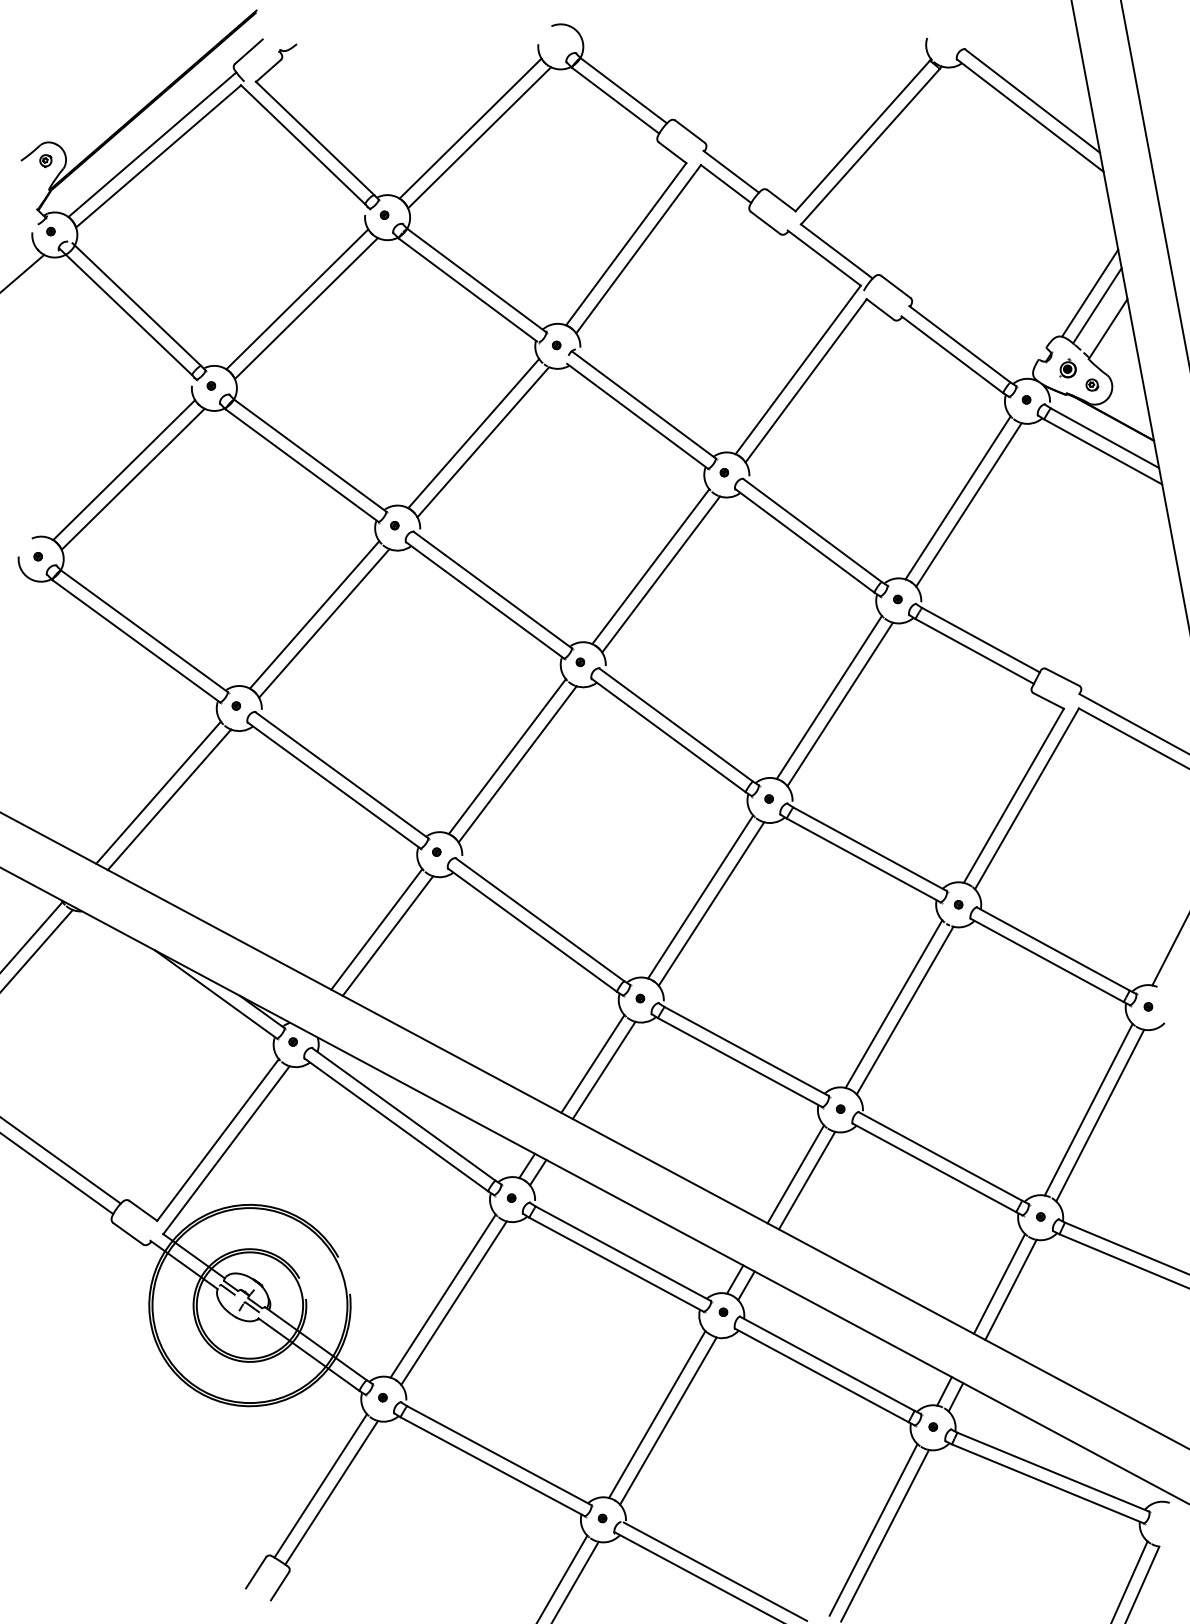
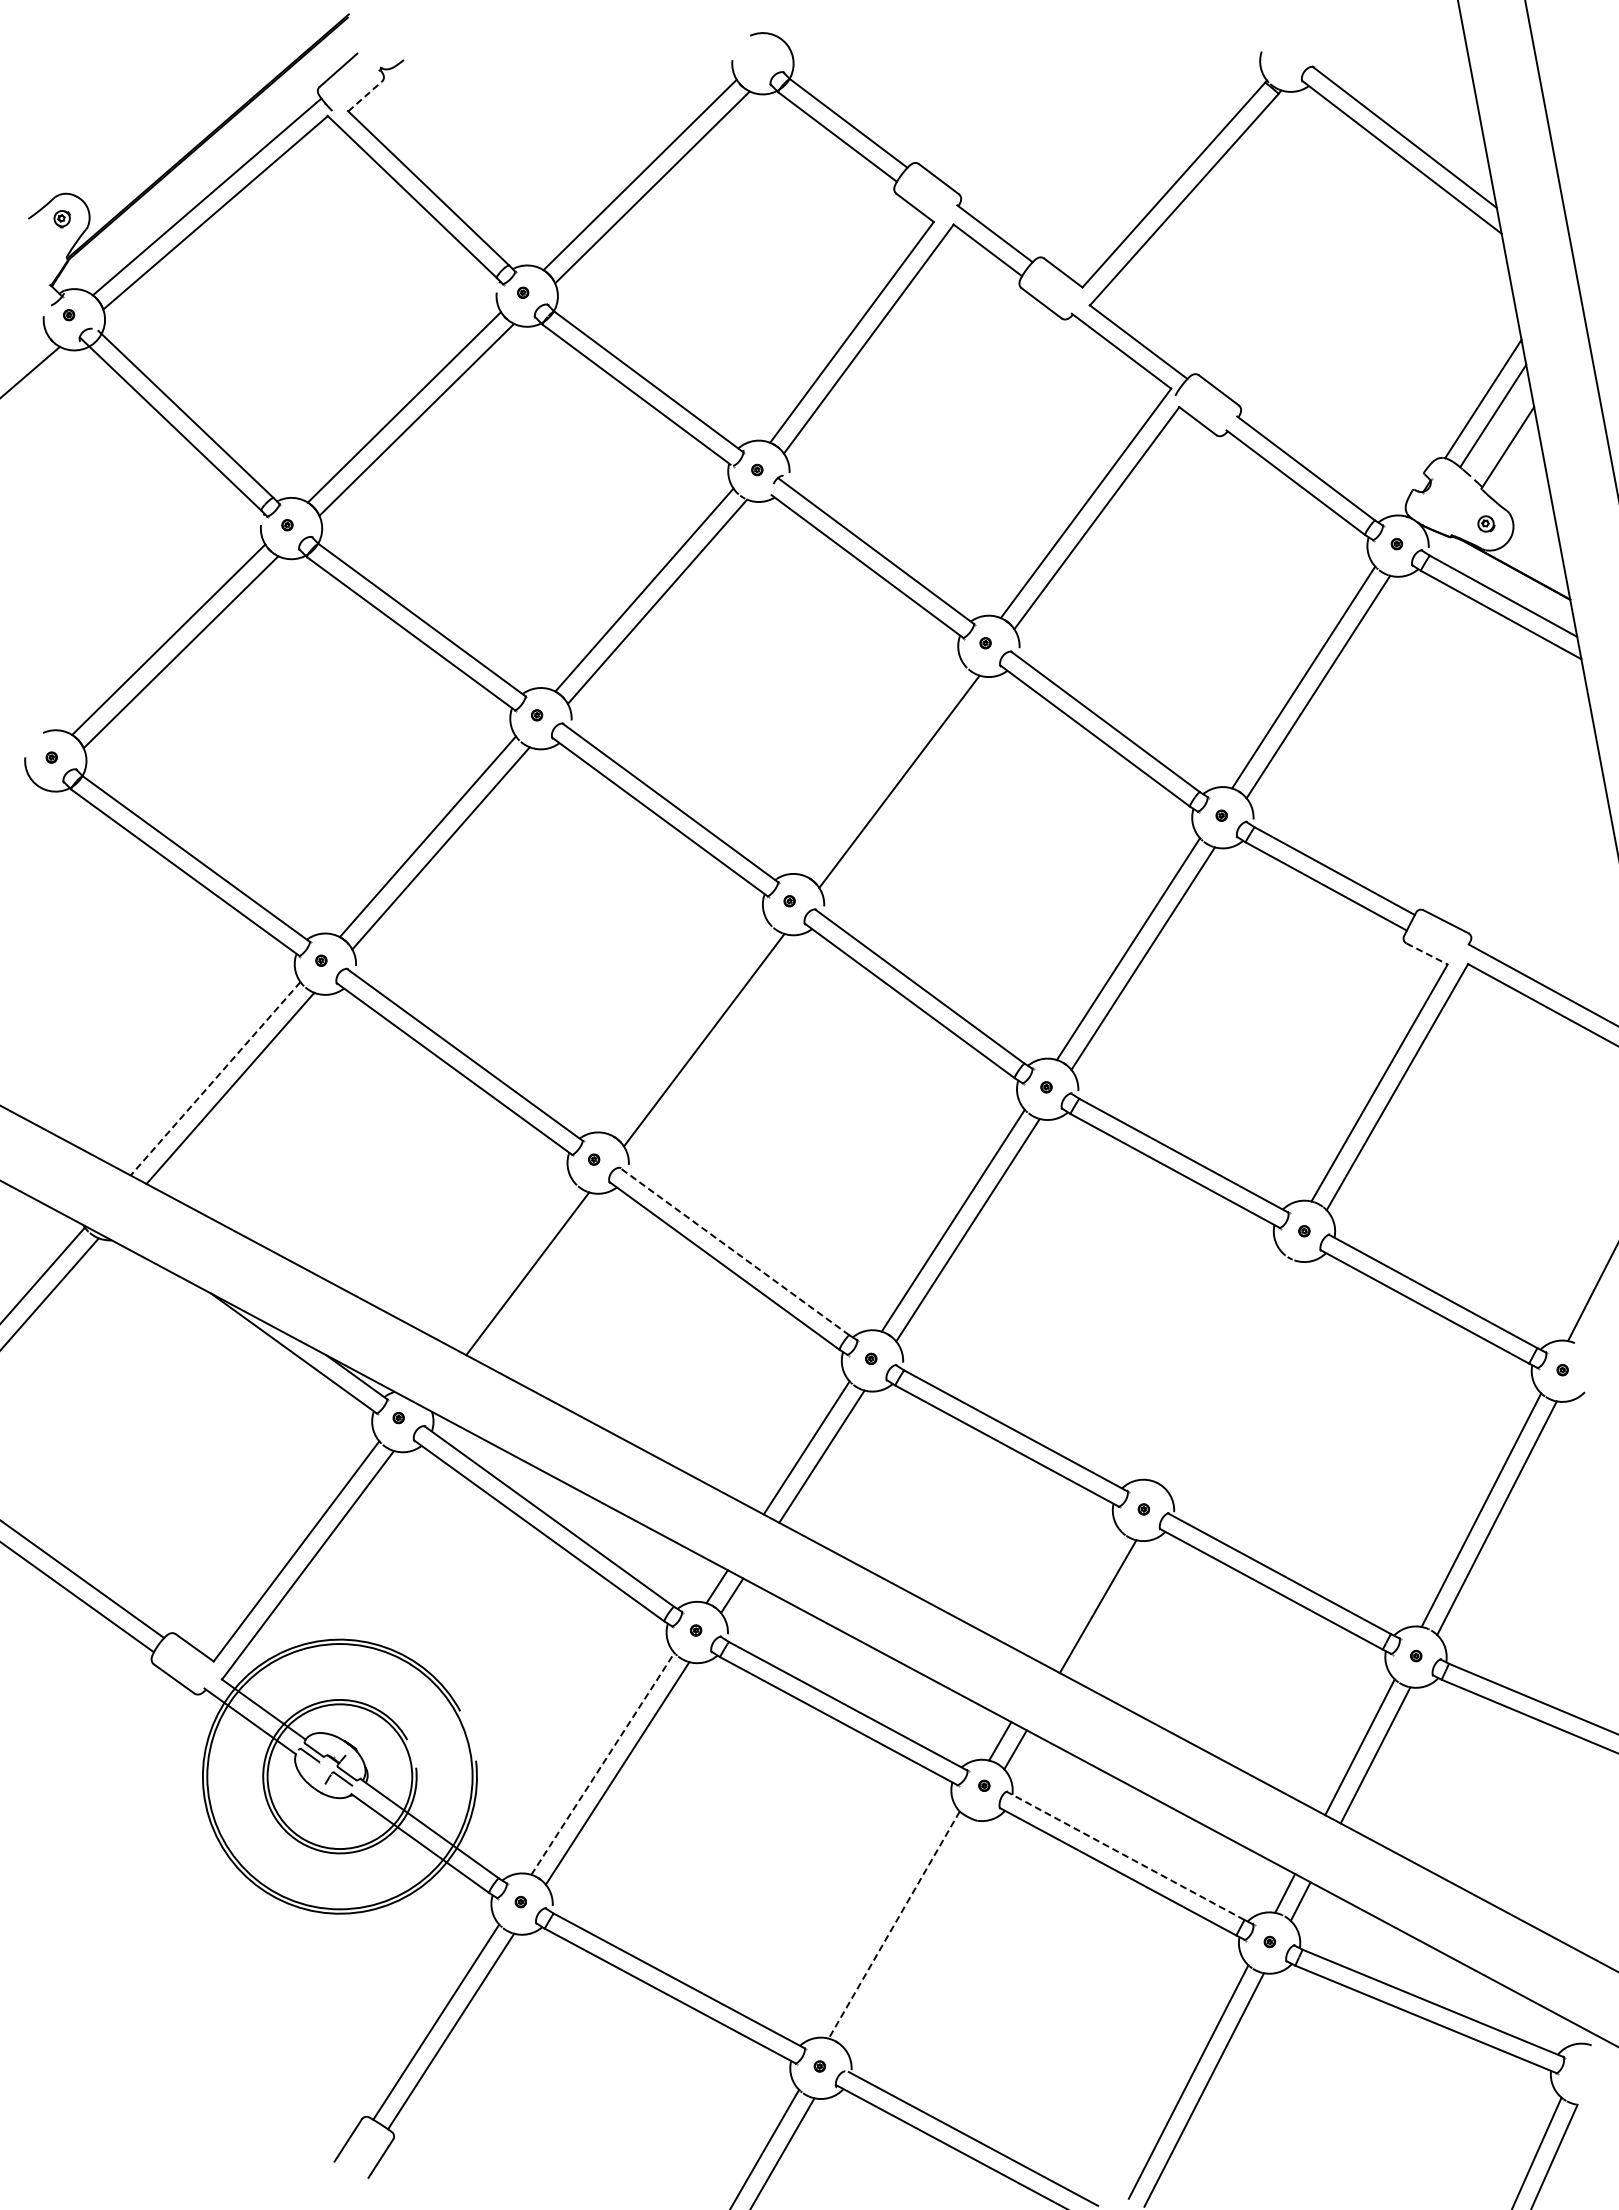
line: (268, 70) -> (365, 96), solid -> dashed
part: (1067, 368) -> (1452, 501), removed
line: (650, 566) -> (885, 770), removed
line: (1049, 701) -> (1427, 954), solid -> dashed
line: (506, 756) -> (689, 1029), removed
line: (158, 792) -> (215, 1078), solid -> dashed
line: (539, 919) -> (734, 1251), solid -> dashed
line: (376, 929) -> (512, 1264), removed
line: (894, 1004) -> (1216, 1366), removed
line: (905, 1010) -> (1231, 1375), removed
line: (795, 1173) -> (1082, 1597), removed
line: (442, 1295) -> (602, 1763), solid -> dashed
line: (827, 1363) -> (1125, 1855), solid -> dashed
line: (657, 1414) -> (894, 1925), solid -> dashed
line: (668, 1420) -> (909, 1933), removed

